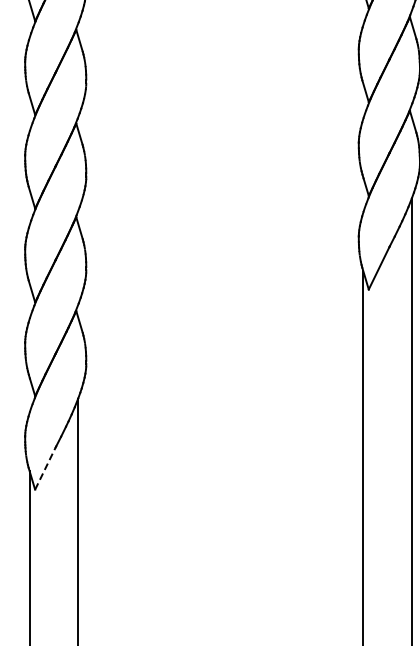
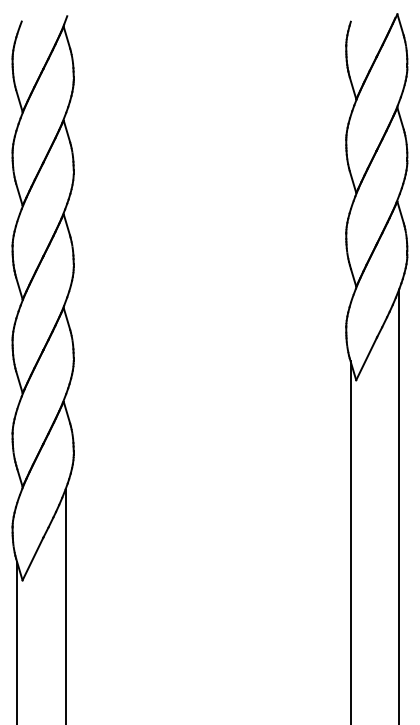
line: (45, 468) -> (32, 559), dashed -> solid

